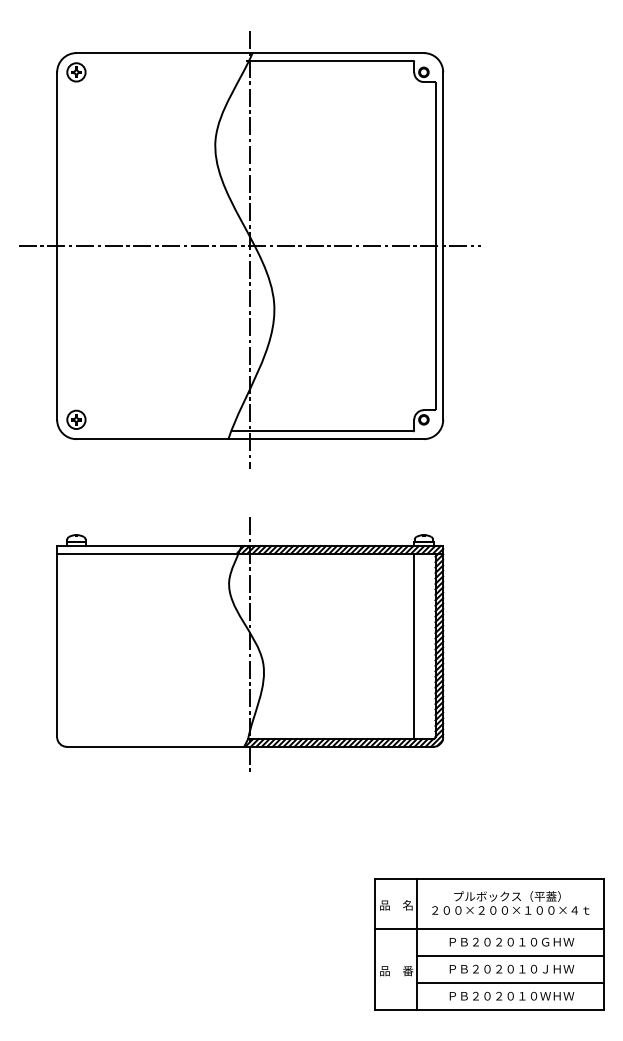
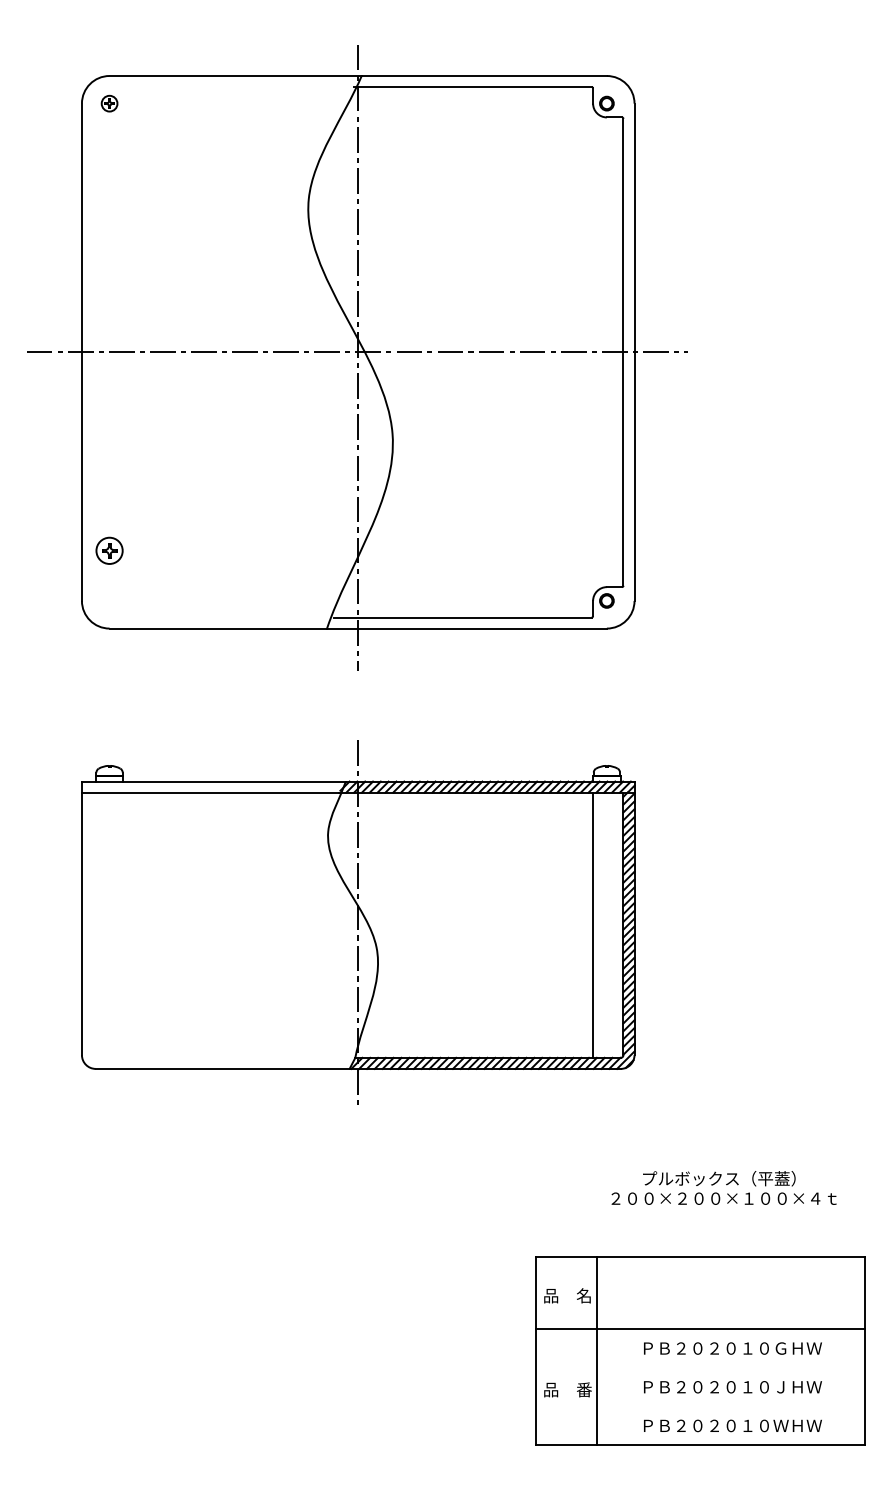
part: (76, 72) -> (109, 103), size x0.6
part: (76, 419) -> (109, 550), moved
text: (510, 902) -> (723, 1187), moved
line: (510, 955) -> (730, 1367), removed
line: (510, 982) -> (730, 1406), removed

